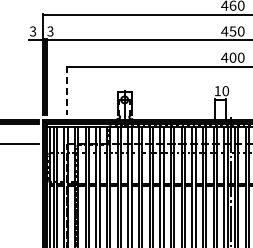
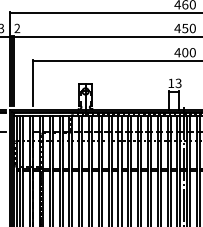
text: (50, 31) -> (17, 28), 3 -> 2
line: (67, 90) -> (32, 82), dashed -> solid
text: (225, 91) -> (178, 83), 10 -> 13

